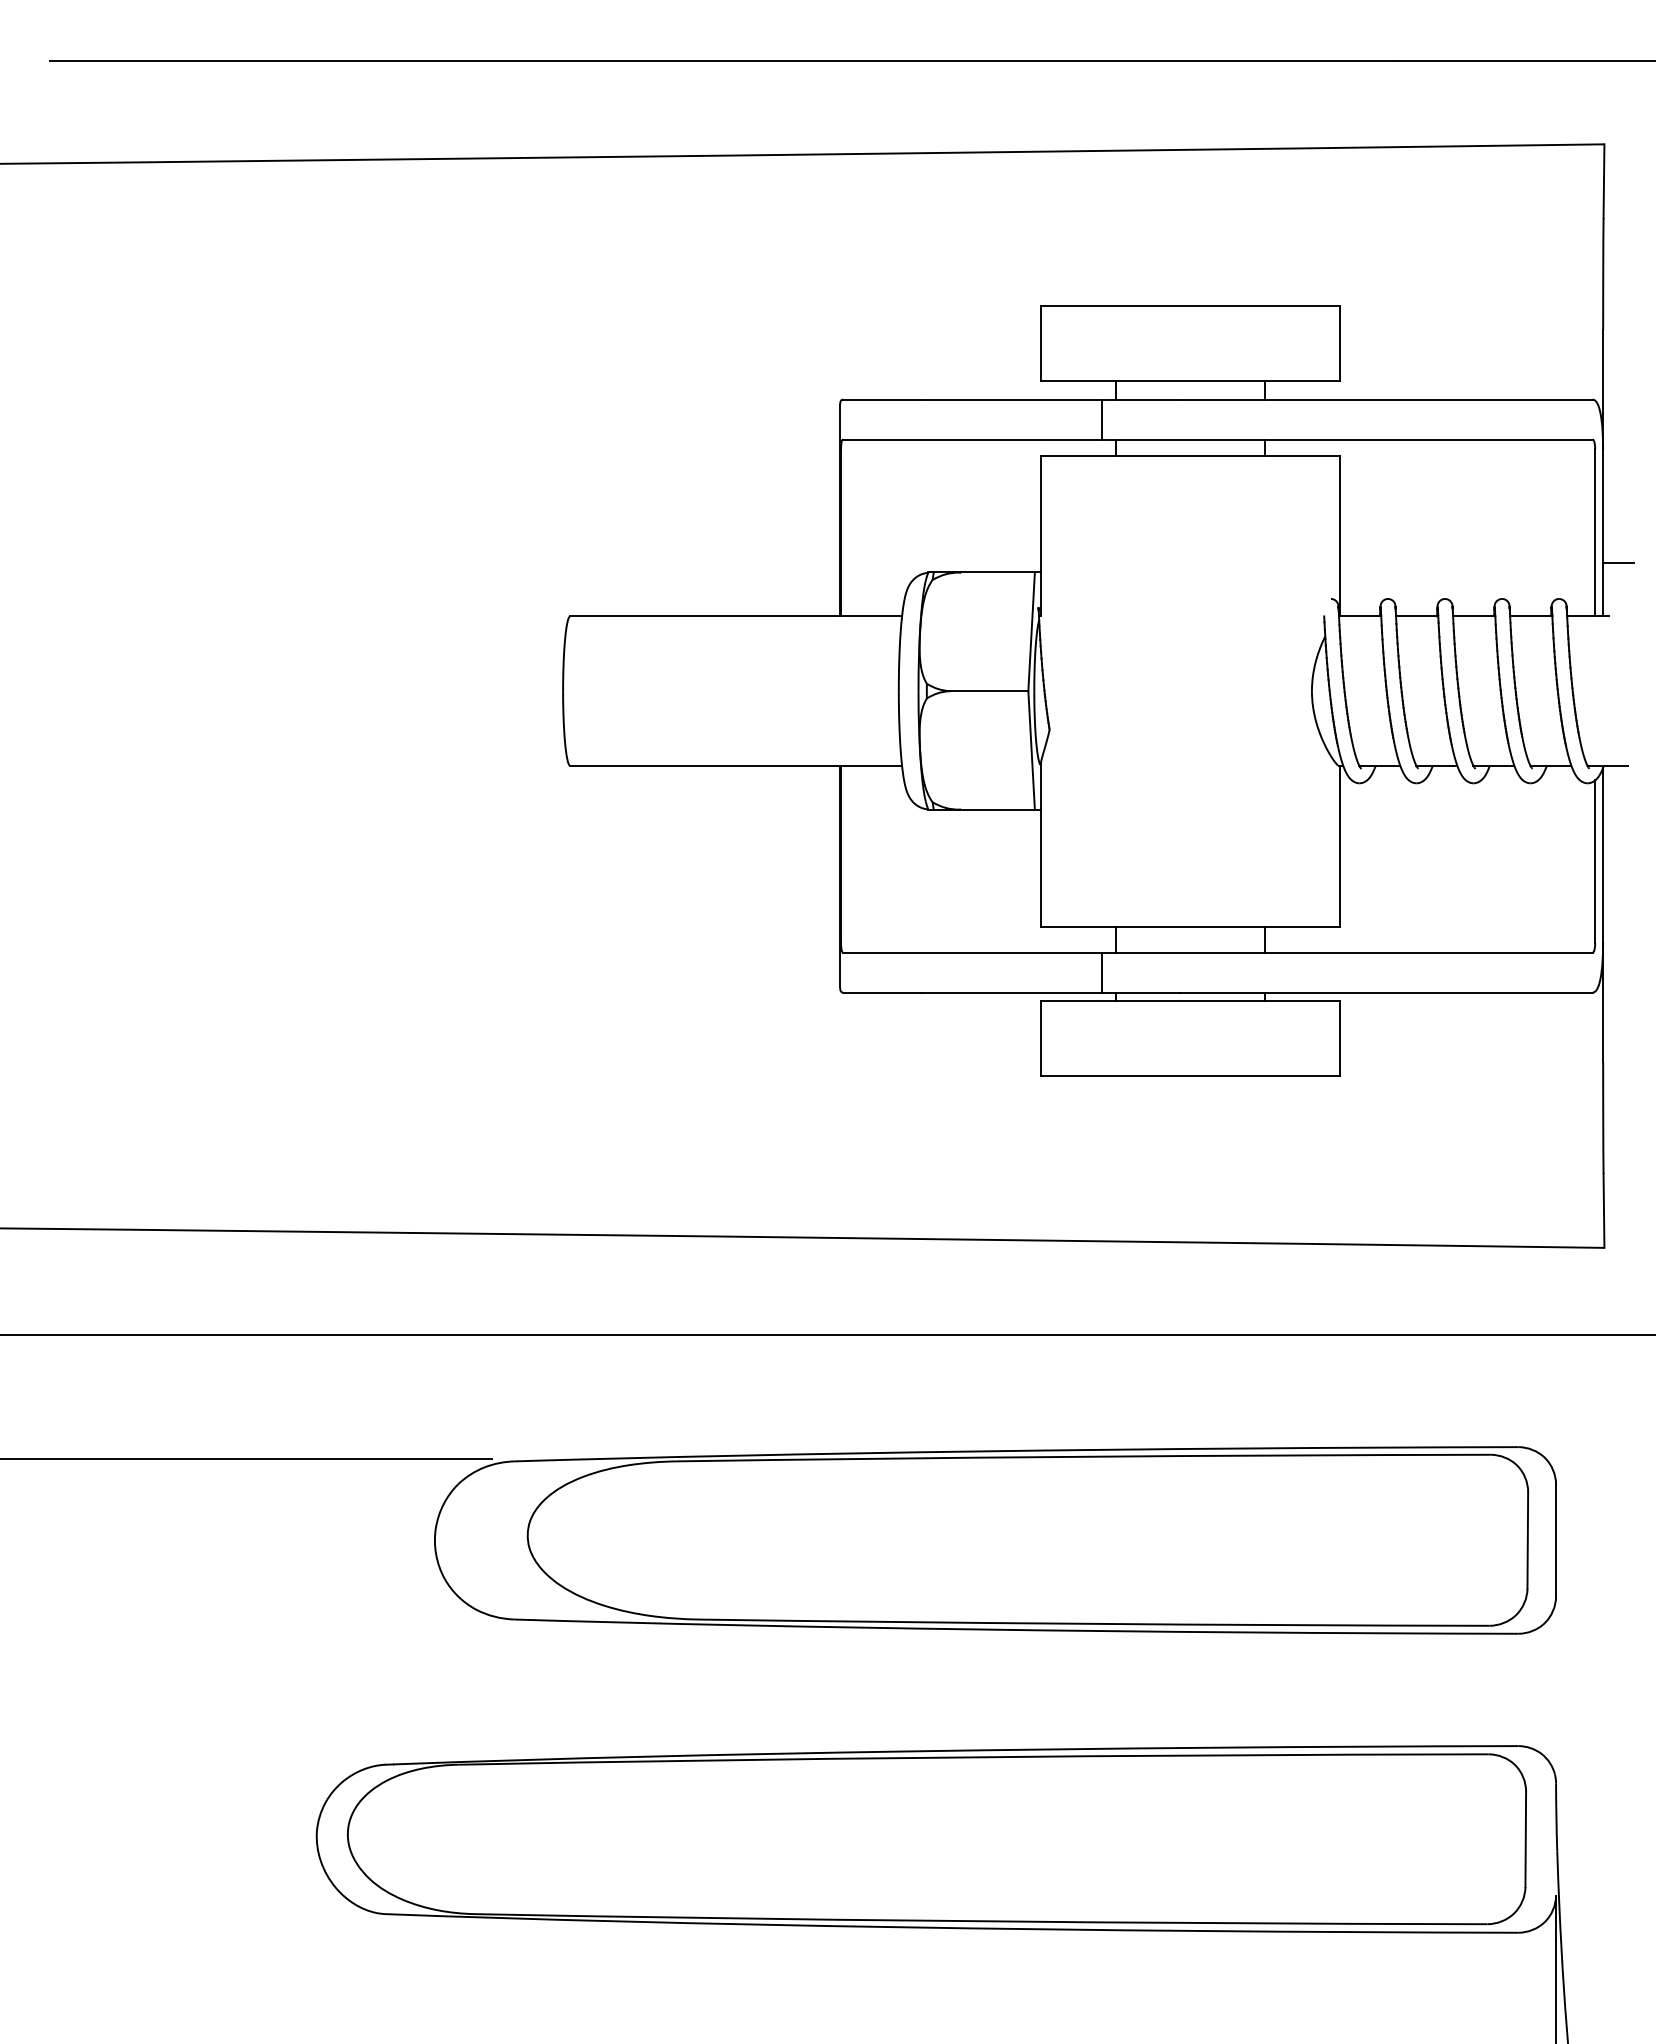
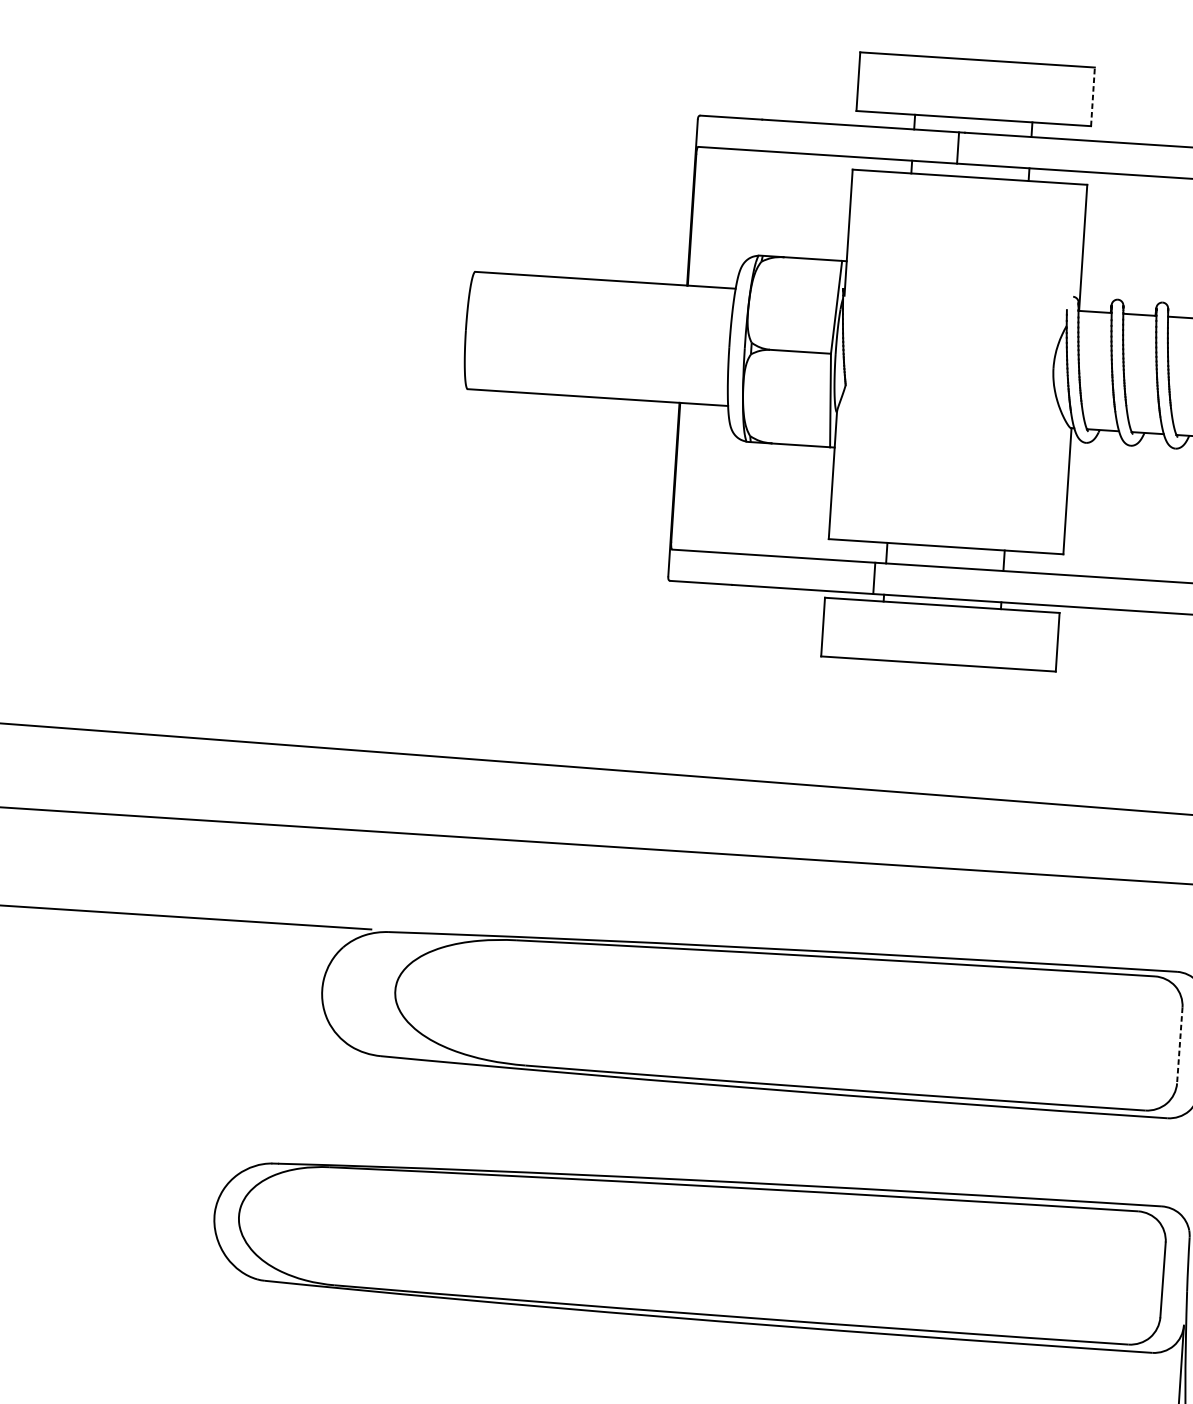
line: (1339, 343) -> (1092, 96), solid -> dashed
line: (1101, 419) -> (957, 147), moved
line: (1527, 1540) -> (1179, 1045), solid -> dashed

